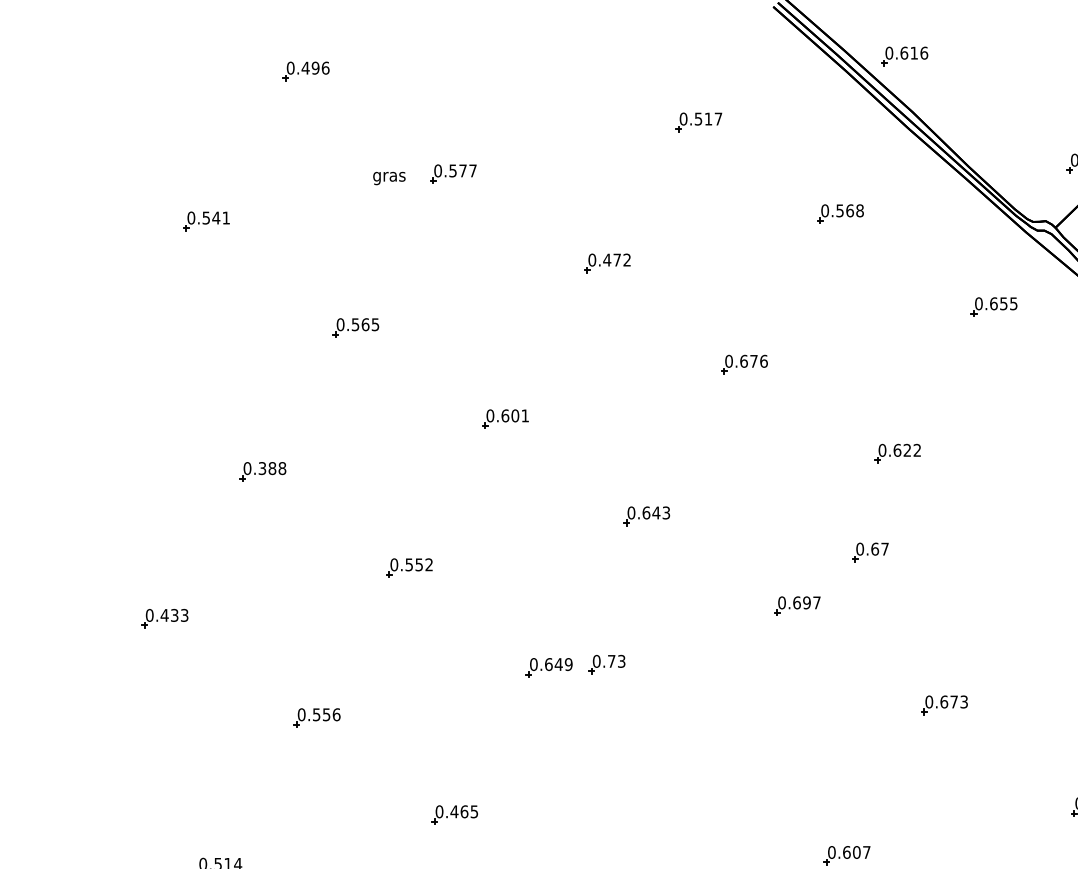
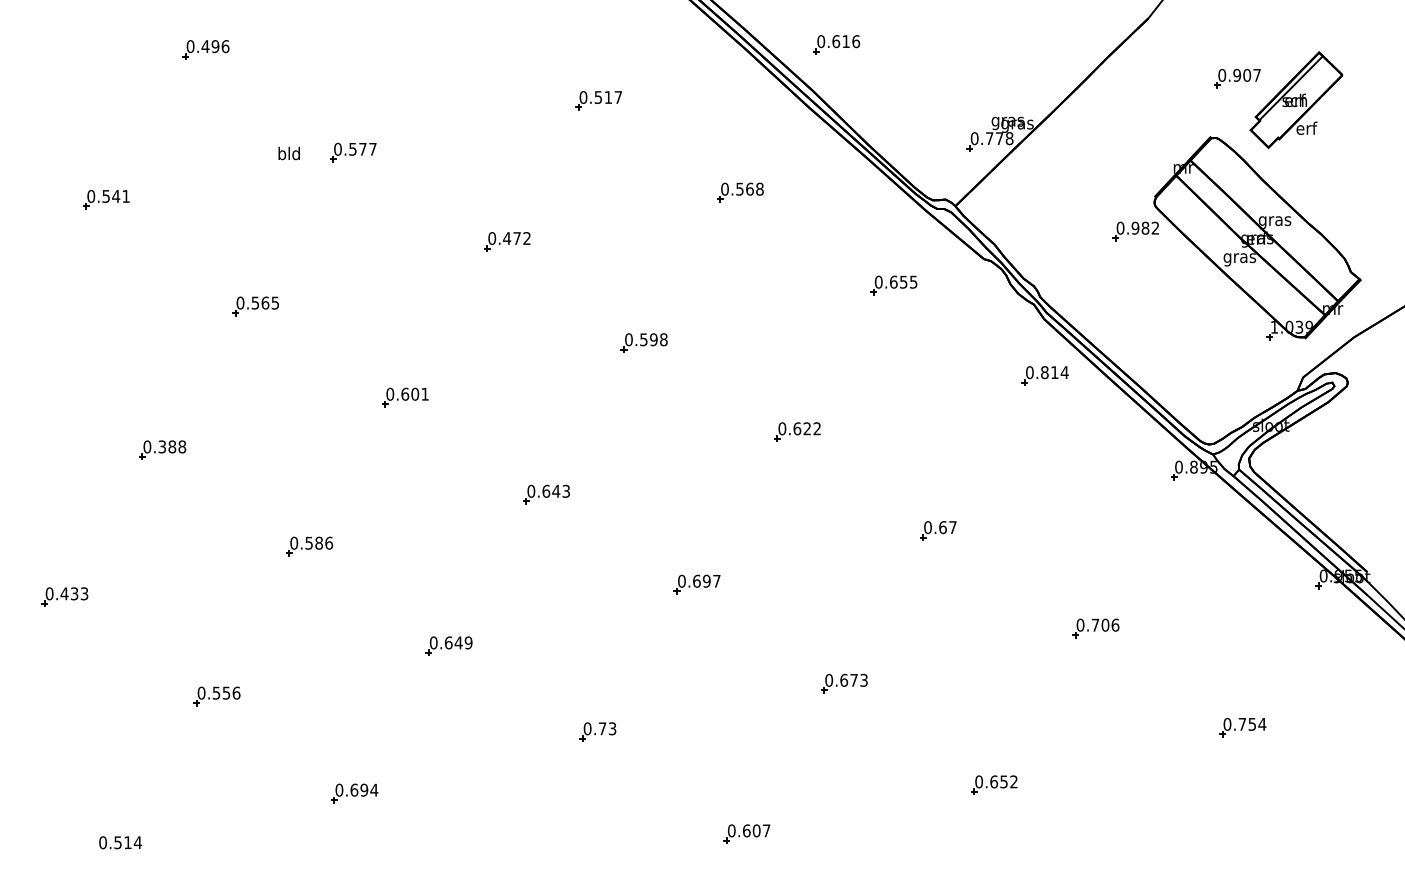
part: (904, 56) -> (836, 44), moved
text: (389, 176) -> (289, 154), gras -> bld
text: (753, 361) -> (653, 339), 0.676 -> 0.598
part: (870, 552) -> (938, 530), moved
text: (424, 564) -> (324, 542), 0.552 -> 0.586
part: (606, 664) -> (597, 731), moved
text: (464, 811) -> (364, 789), 0.465 -> 0.694

